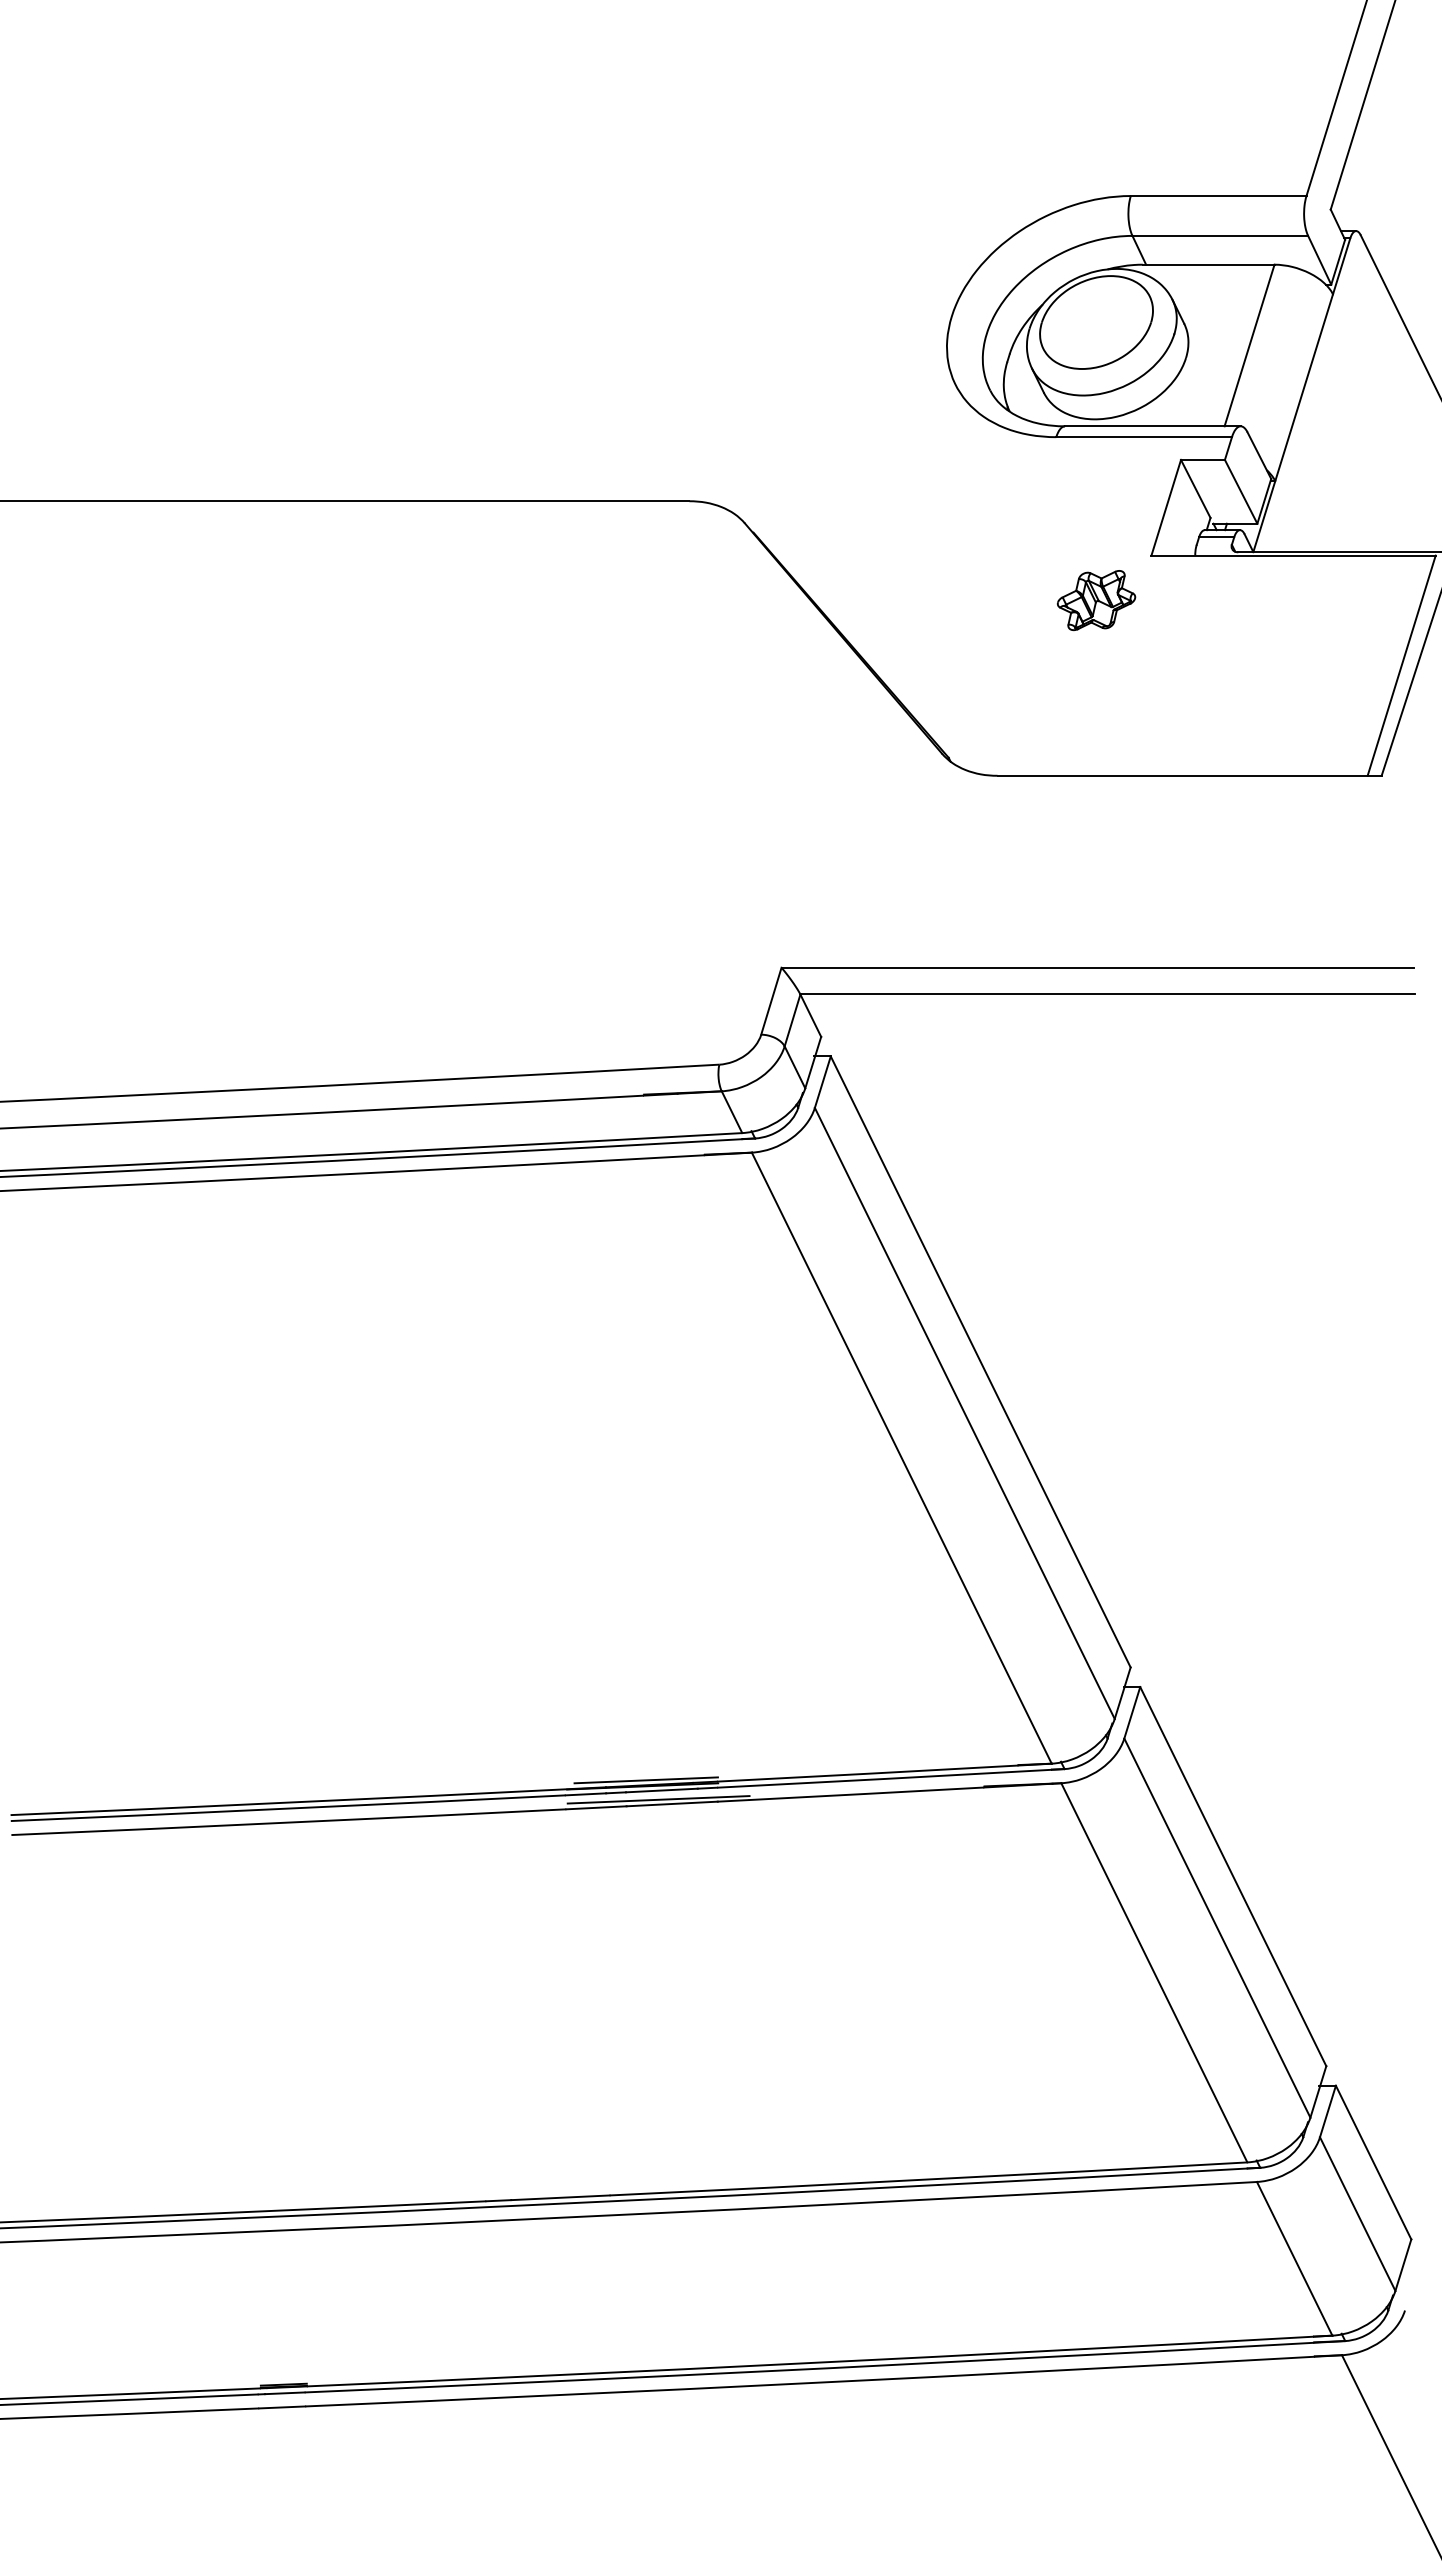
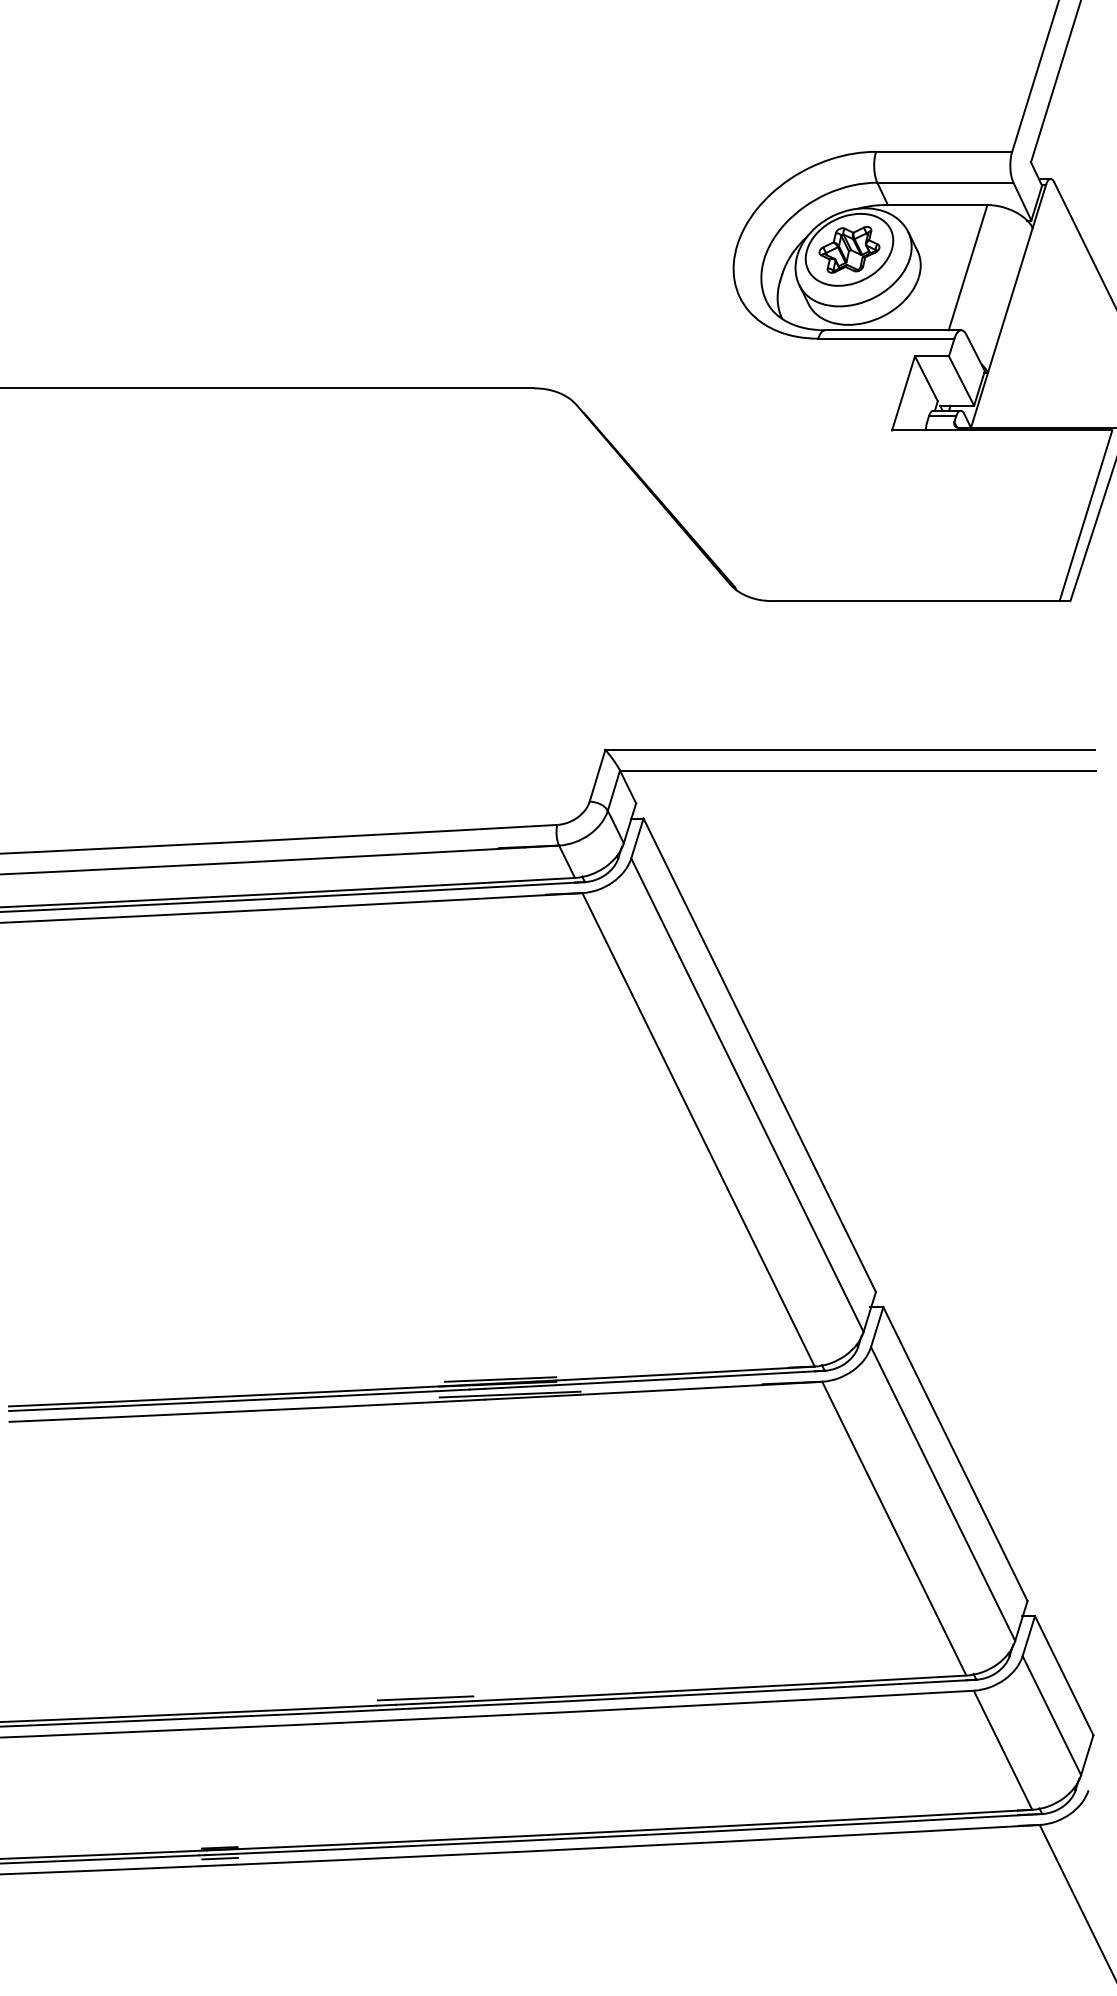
part: (1096, 600) -> (849, 249), moved
line: (549, 2191) -> (425, 1698), added
line: (284, 2398) -> (220, 1858), added

